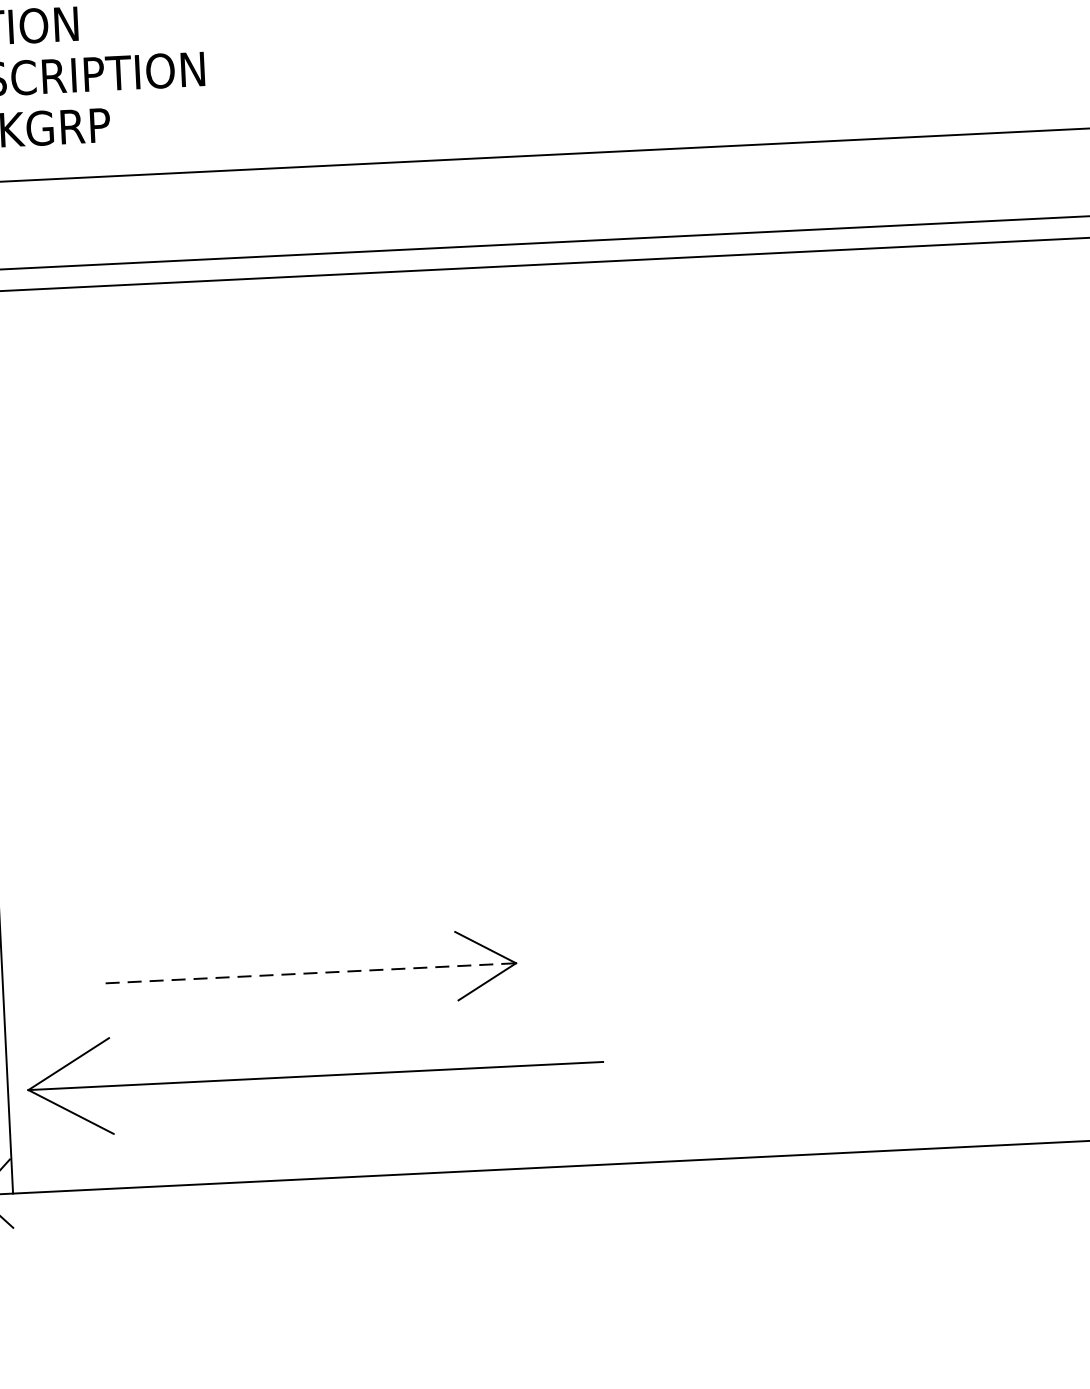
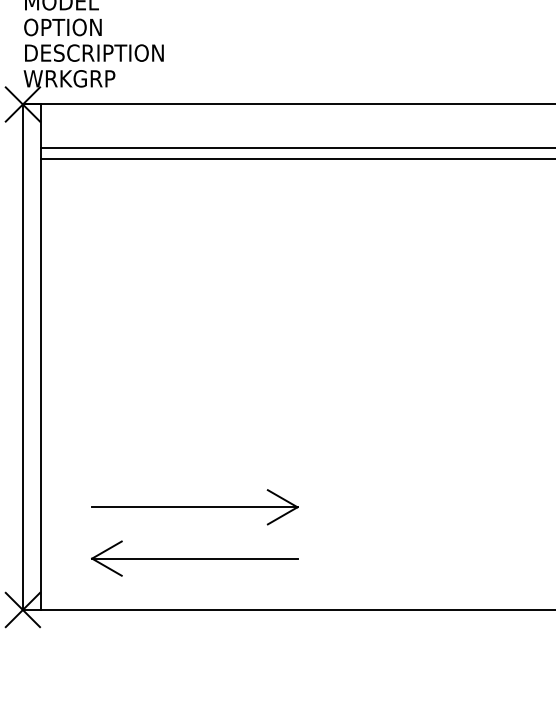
line: (310, 973) -> (194, 507), dashed -> solid
part: (315, 1075) -> (194, 558), size x0.71

